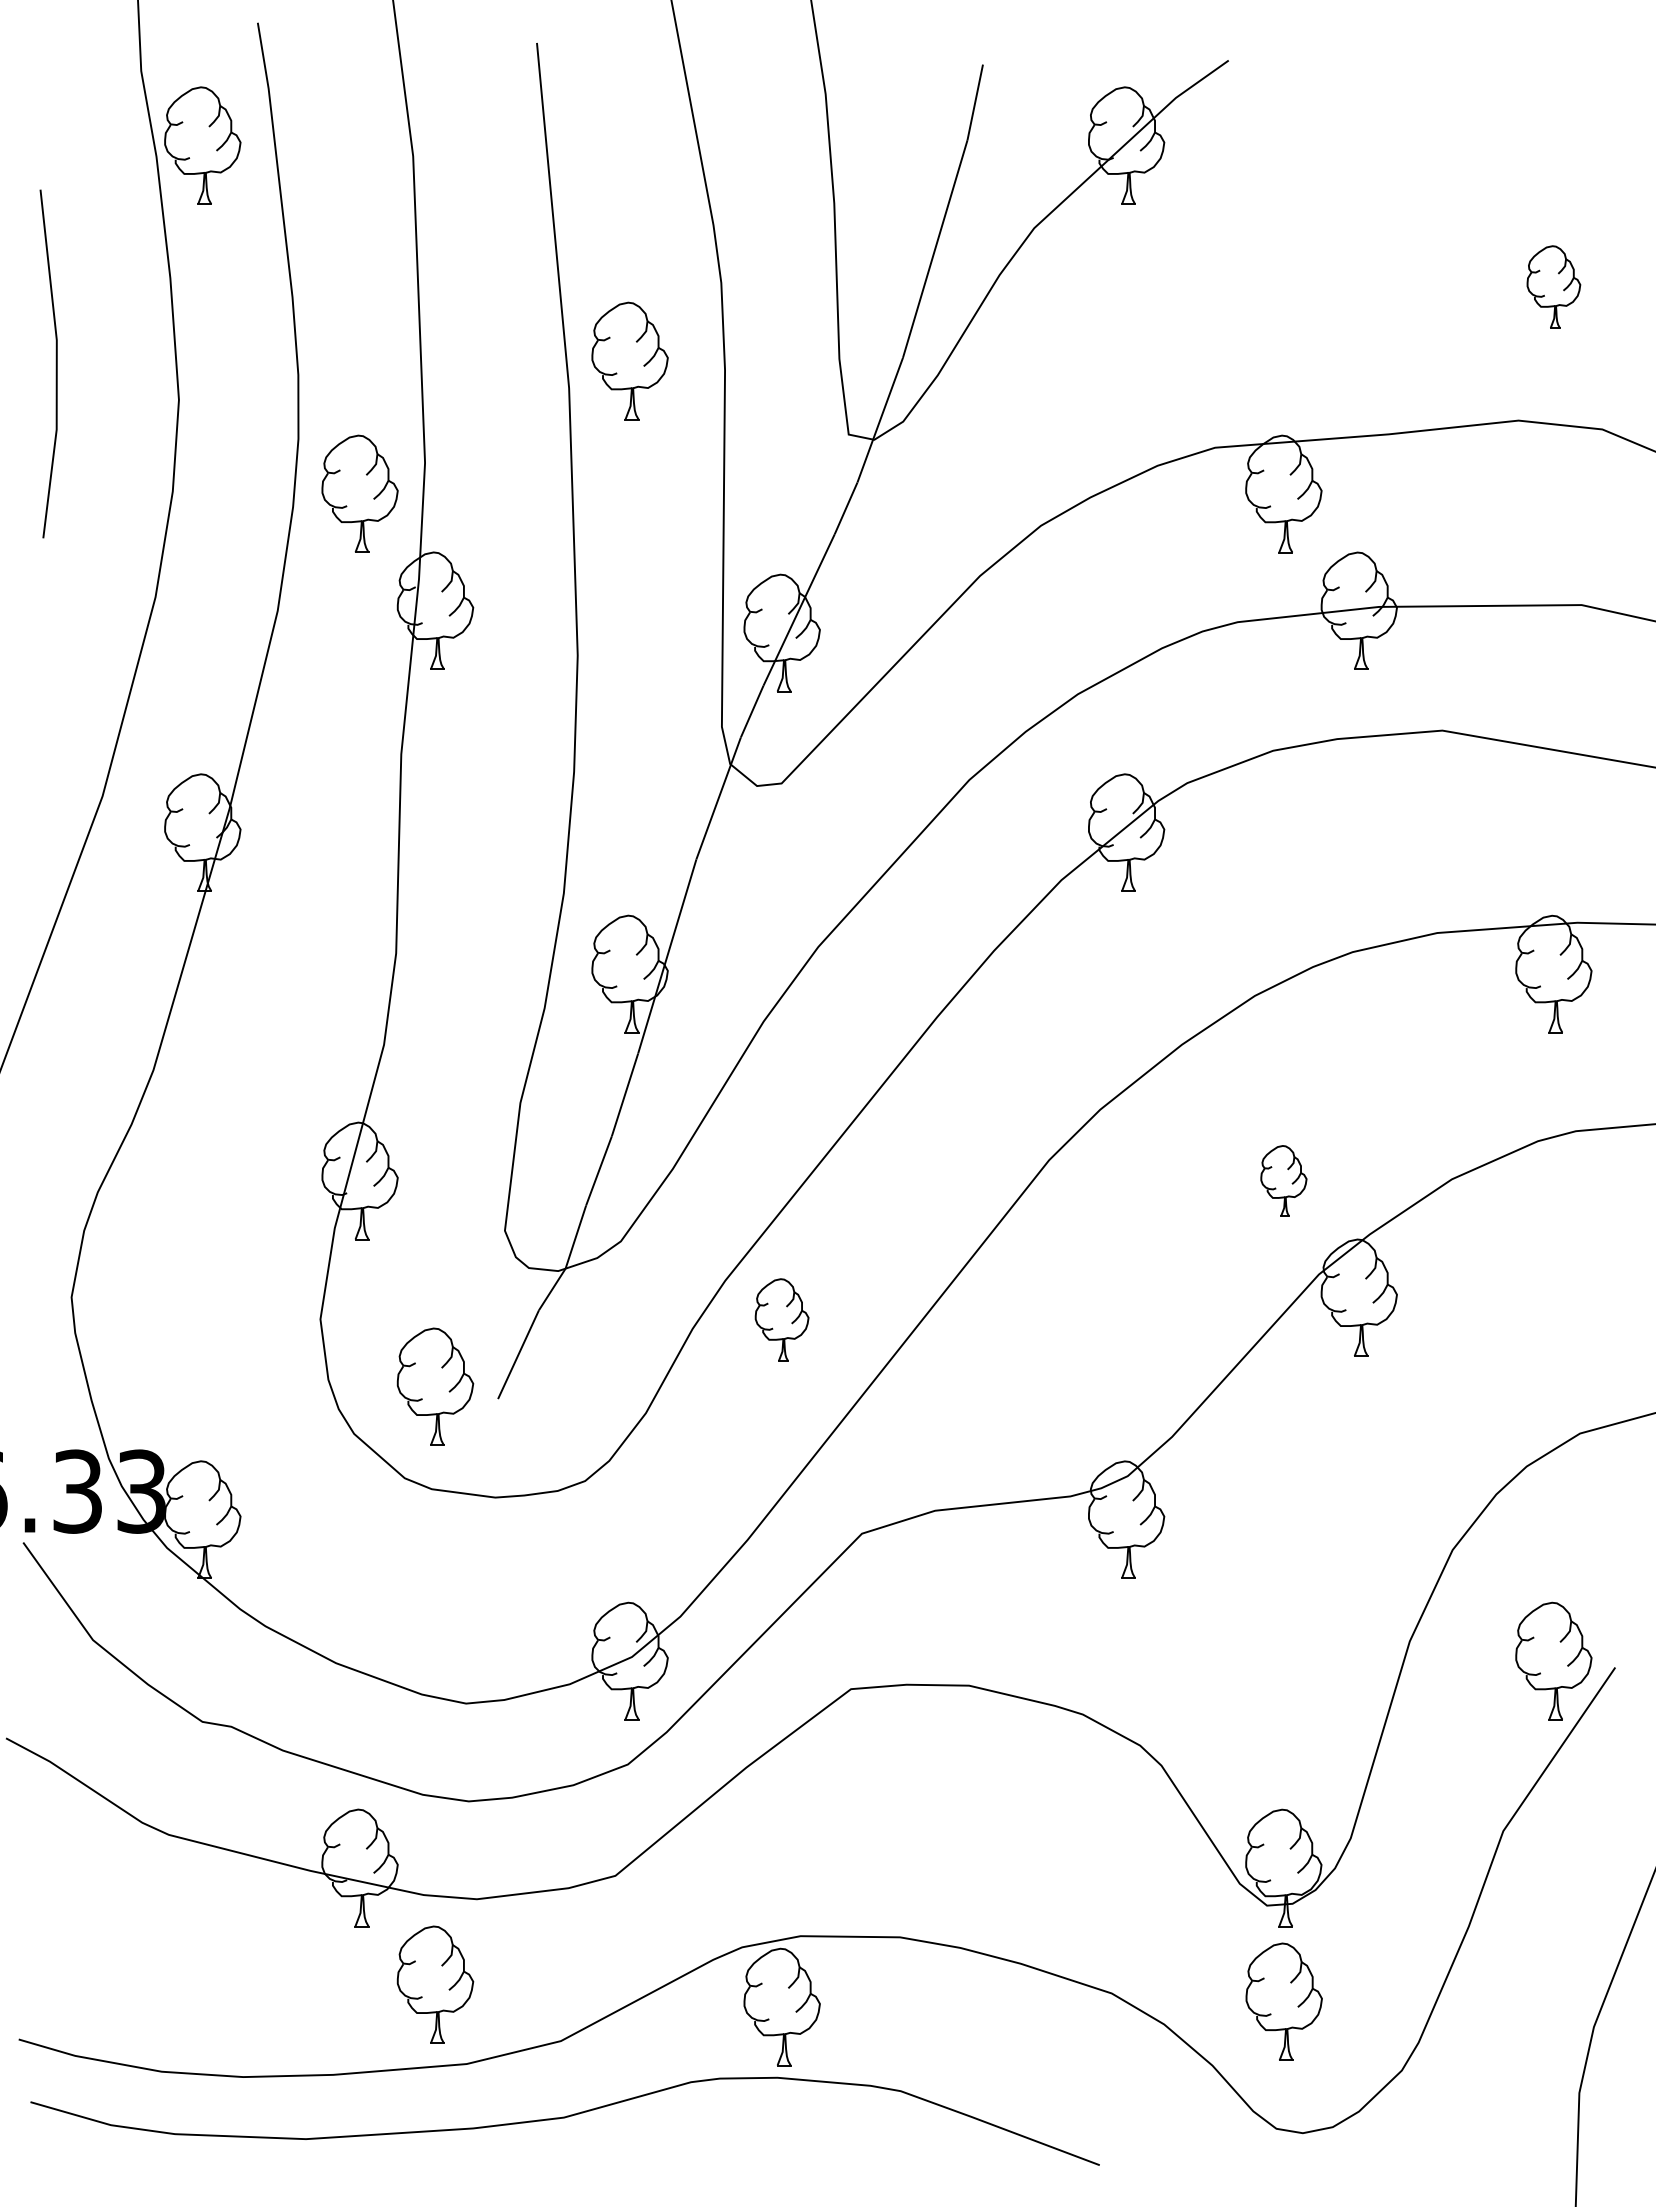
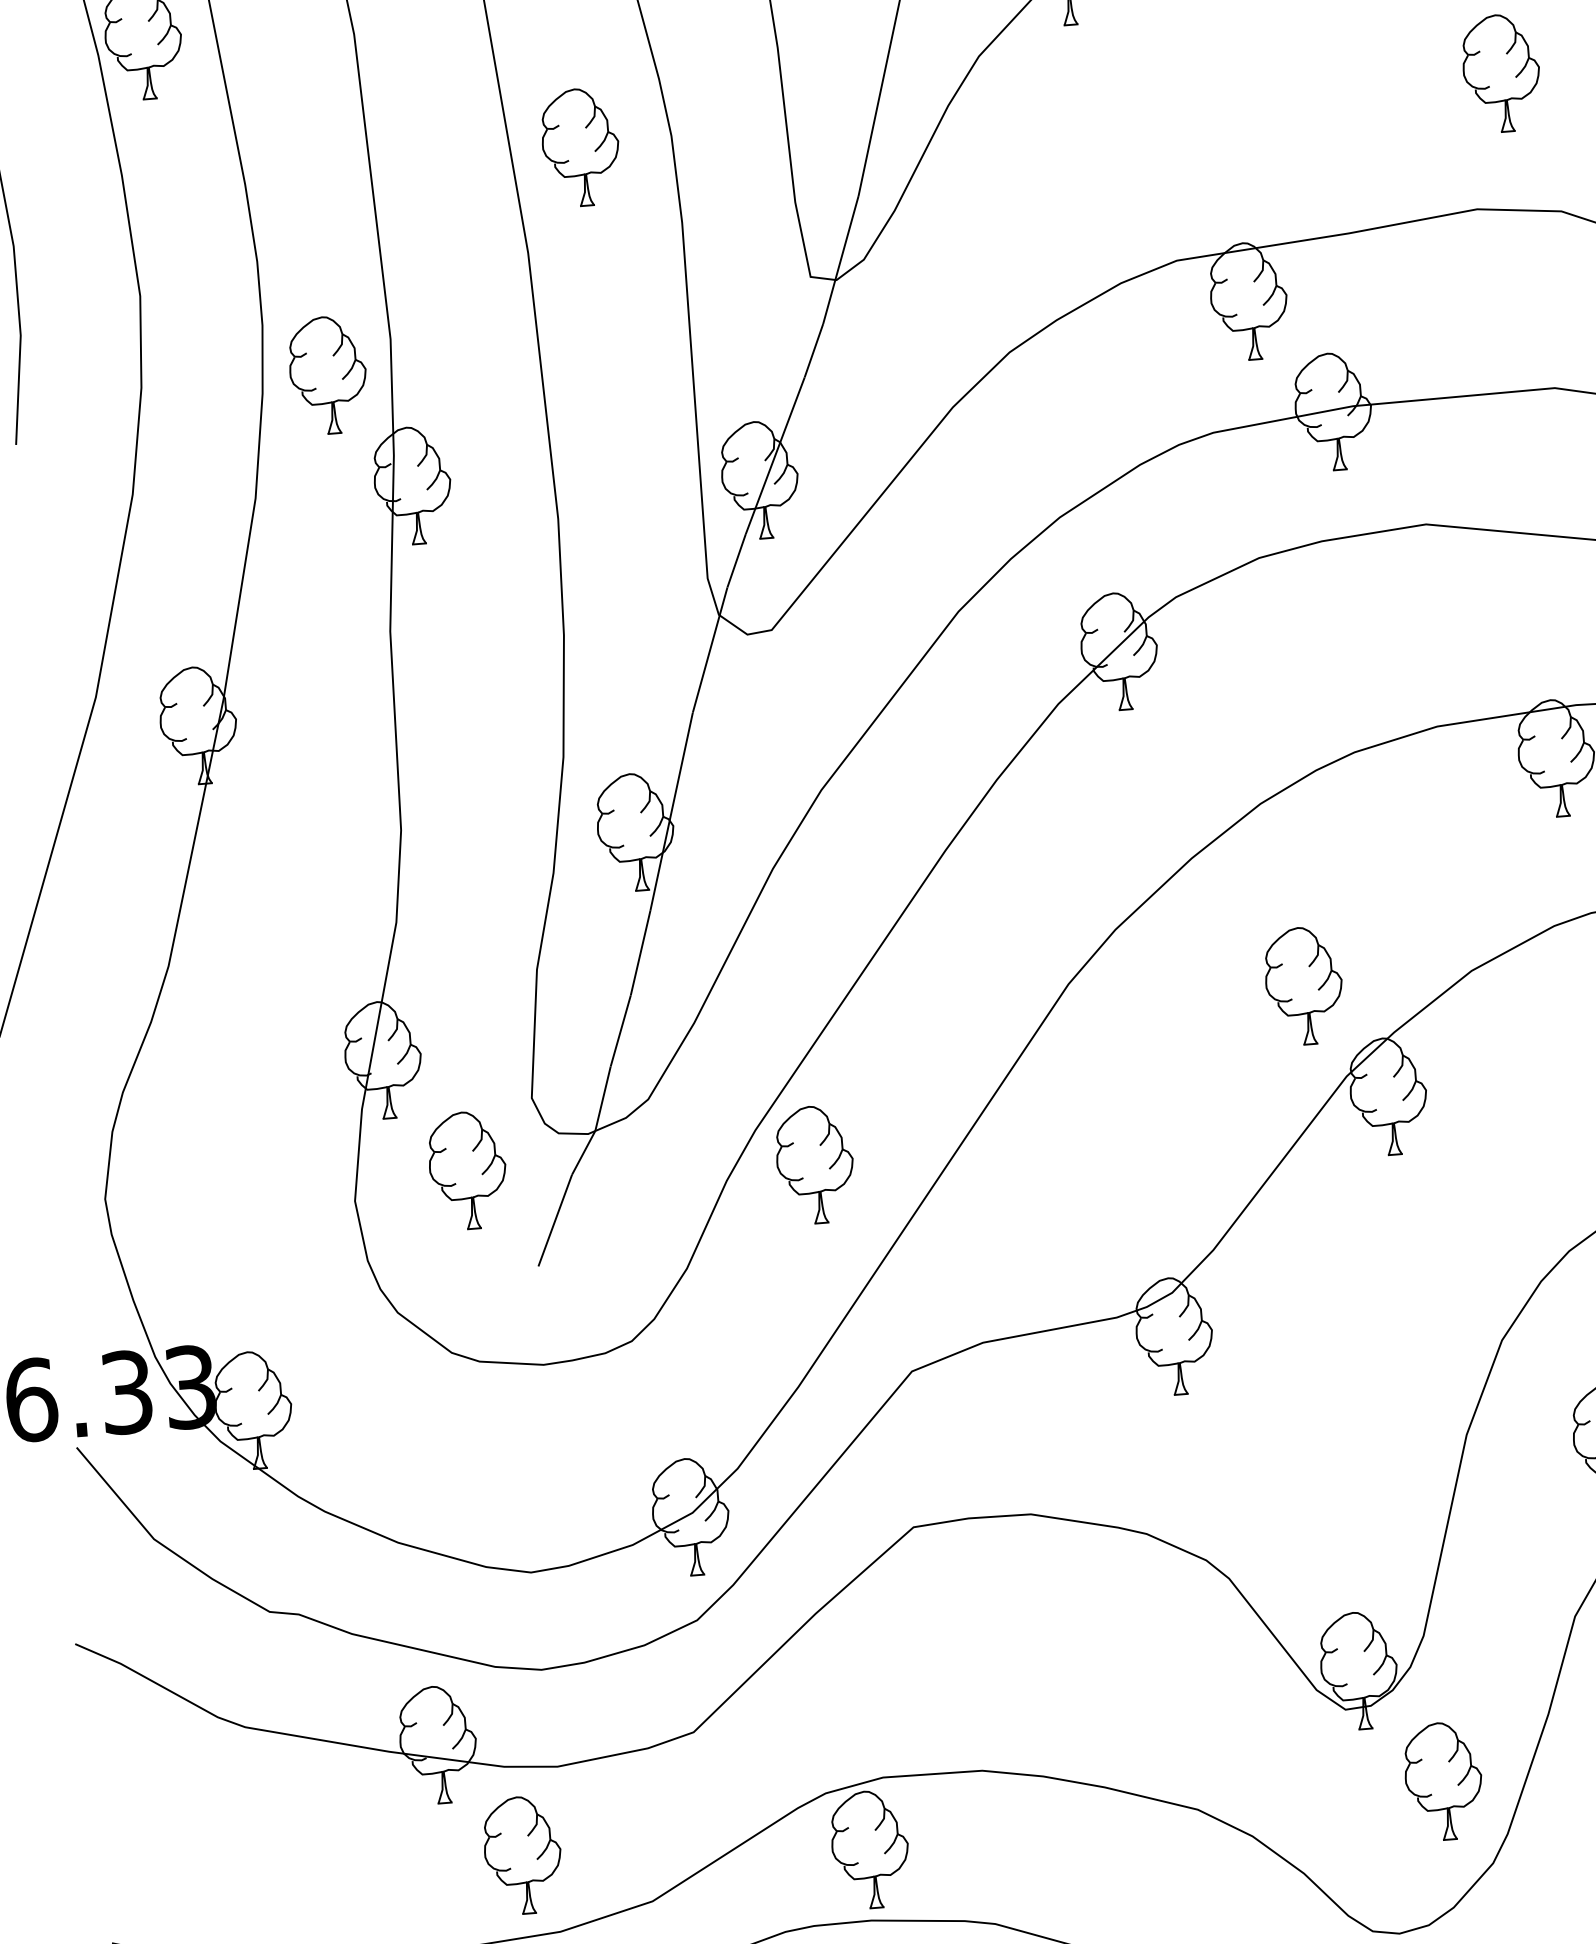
part: (1553, 286) -> (1501, 72), size x1.43
part: (629, 360) -> (580, 146), moved
part: (1283, 1180) -> (1303, 985), size x1.67
part: (781, 1319) -> (814, 1164), size x1.43
part: (435, 1386) -> (467, 1170), moved
part: (1283, 2001) -> (1443, 1780), moved

